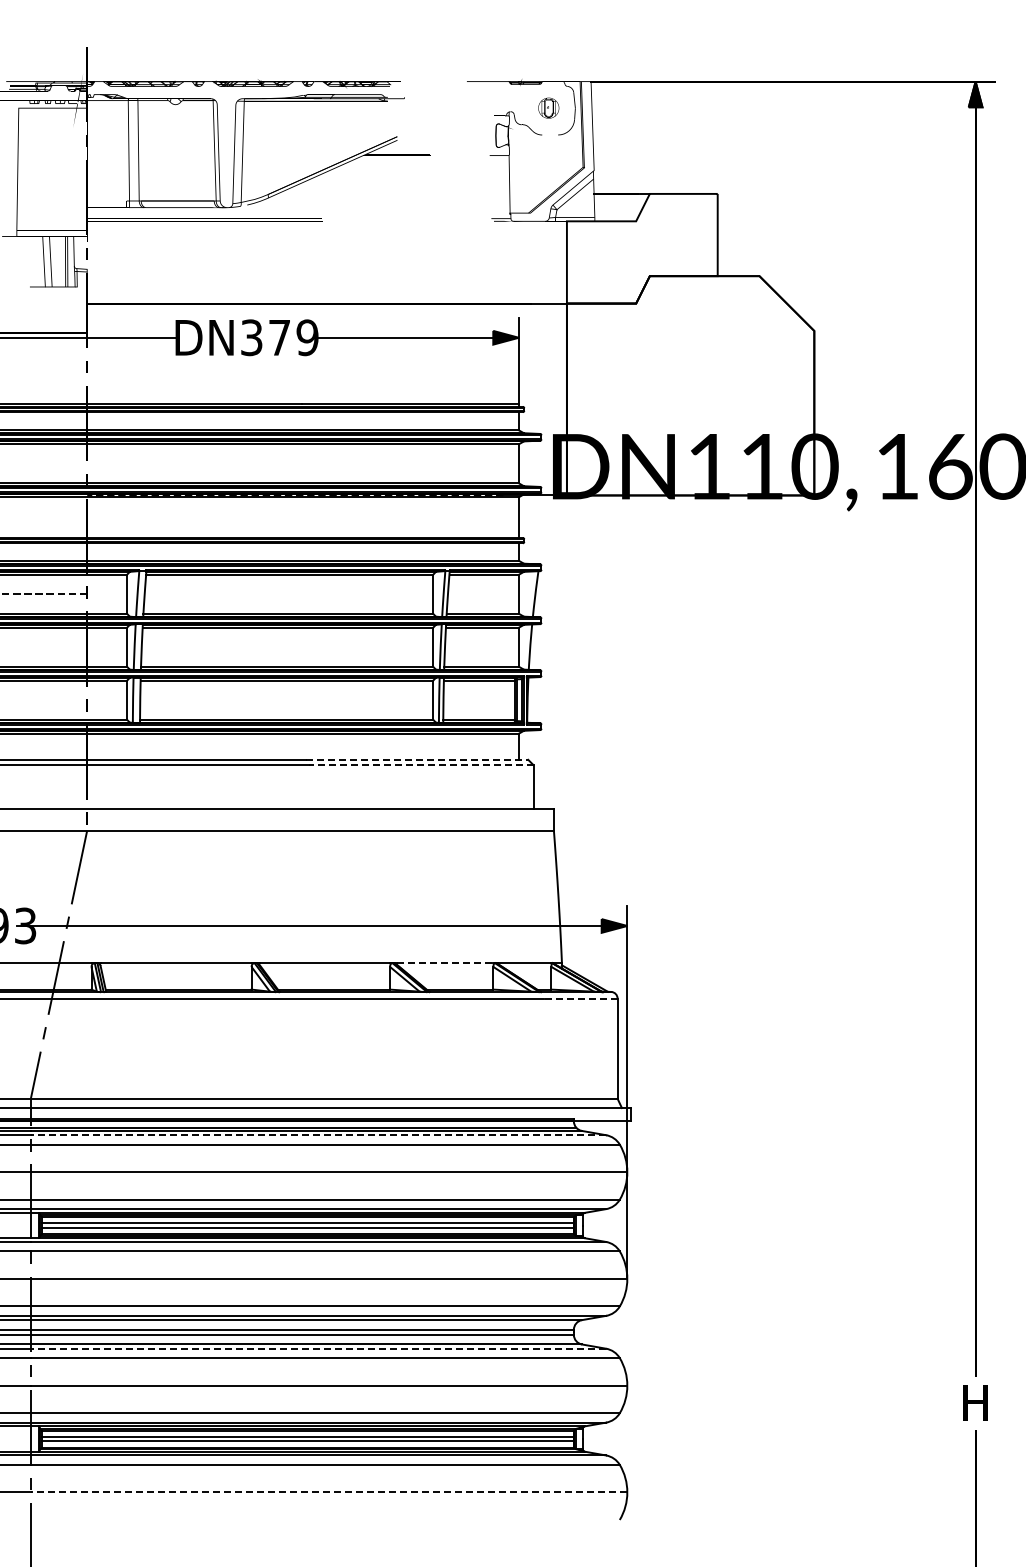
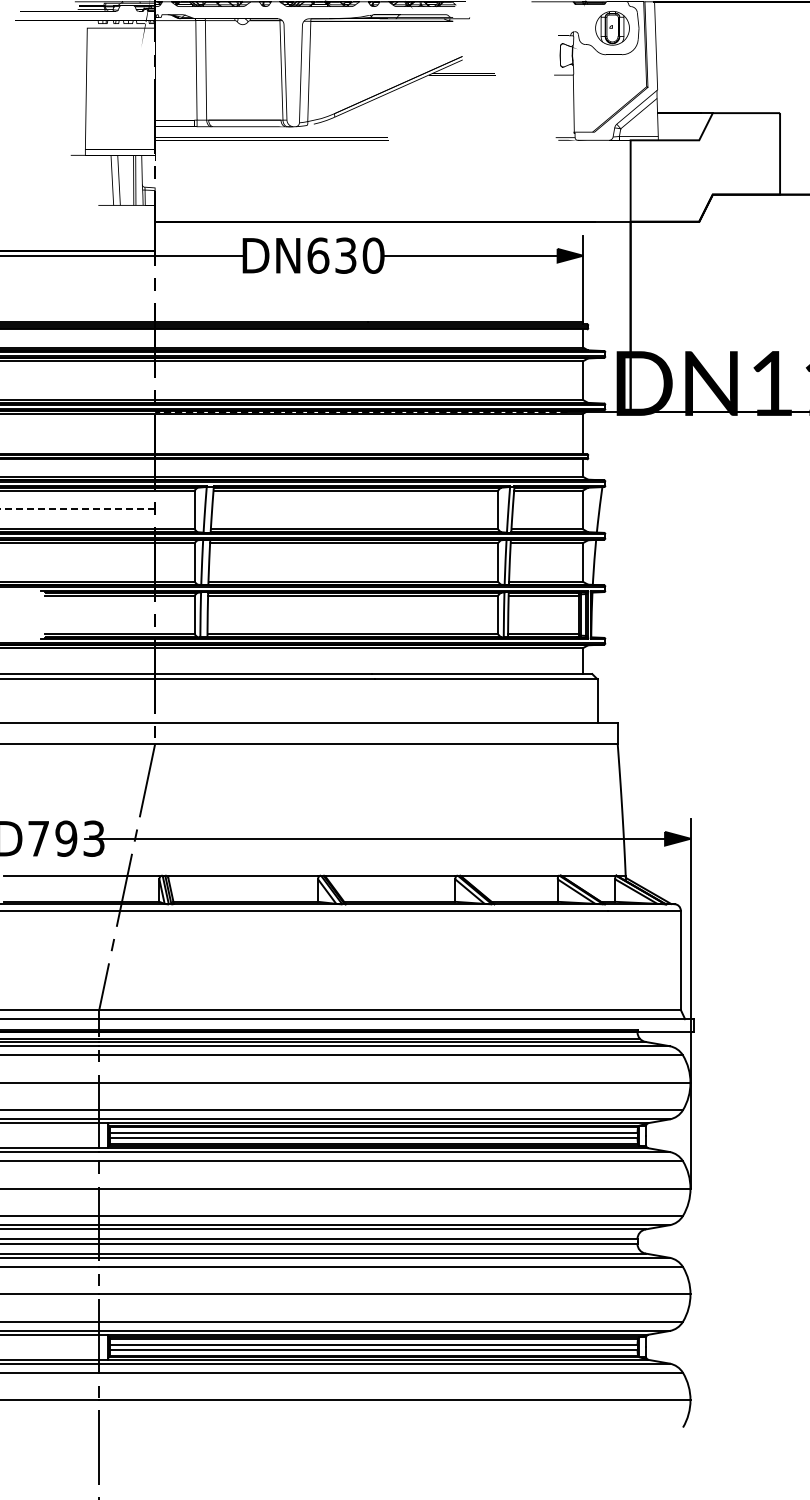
part: (548, 107) -> (612, 27), size x1.67
text: (279, 337) -> (345, 255), DN379 -> DN630
line: (417, 759) -> (482, 673), dashed -> solid
line: (420, 765) -> (485, 679), dashed -> solid
line: (445, 963) -> (510, 875), dashed -> solid
line: (580, 998) -> (644, 910), dashed -> solid
line: (318, 1135) -> (384, 1046), dashed -> solid
line: (318, 1348) -> (384, 1257), dashed -> solid
line: (328, 1492) -> (394, 1400), dashed -> solid

